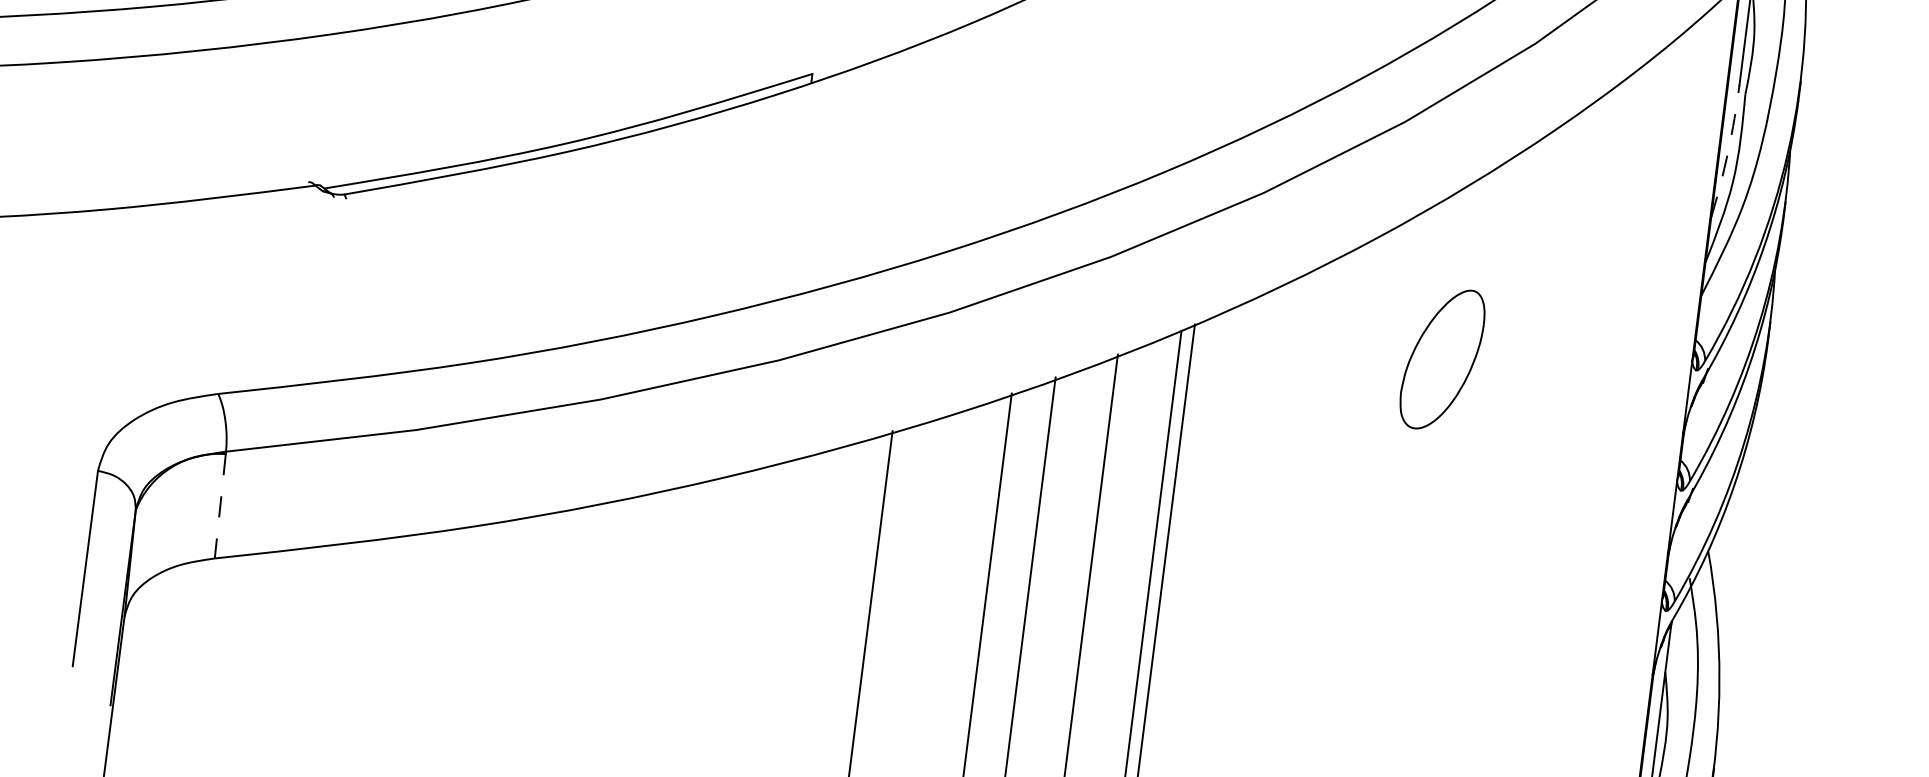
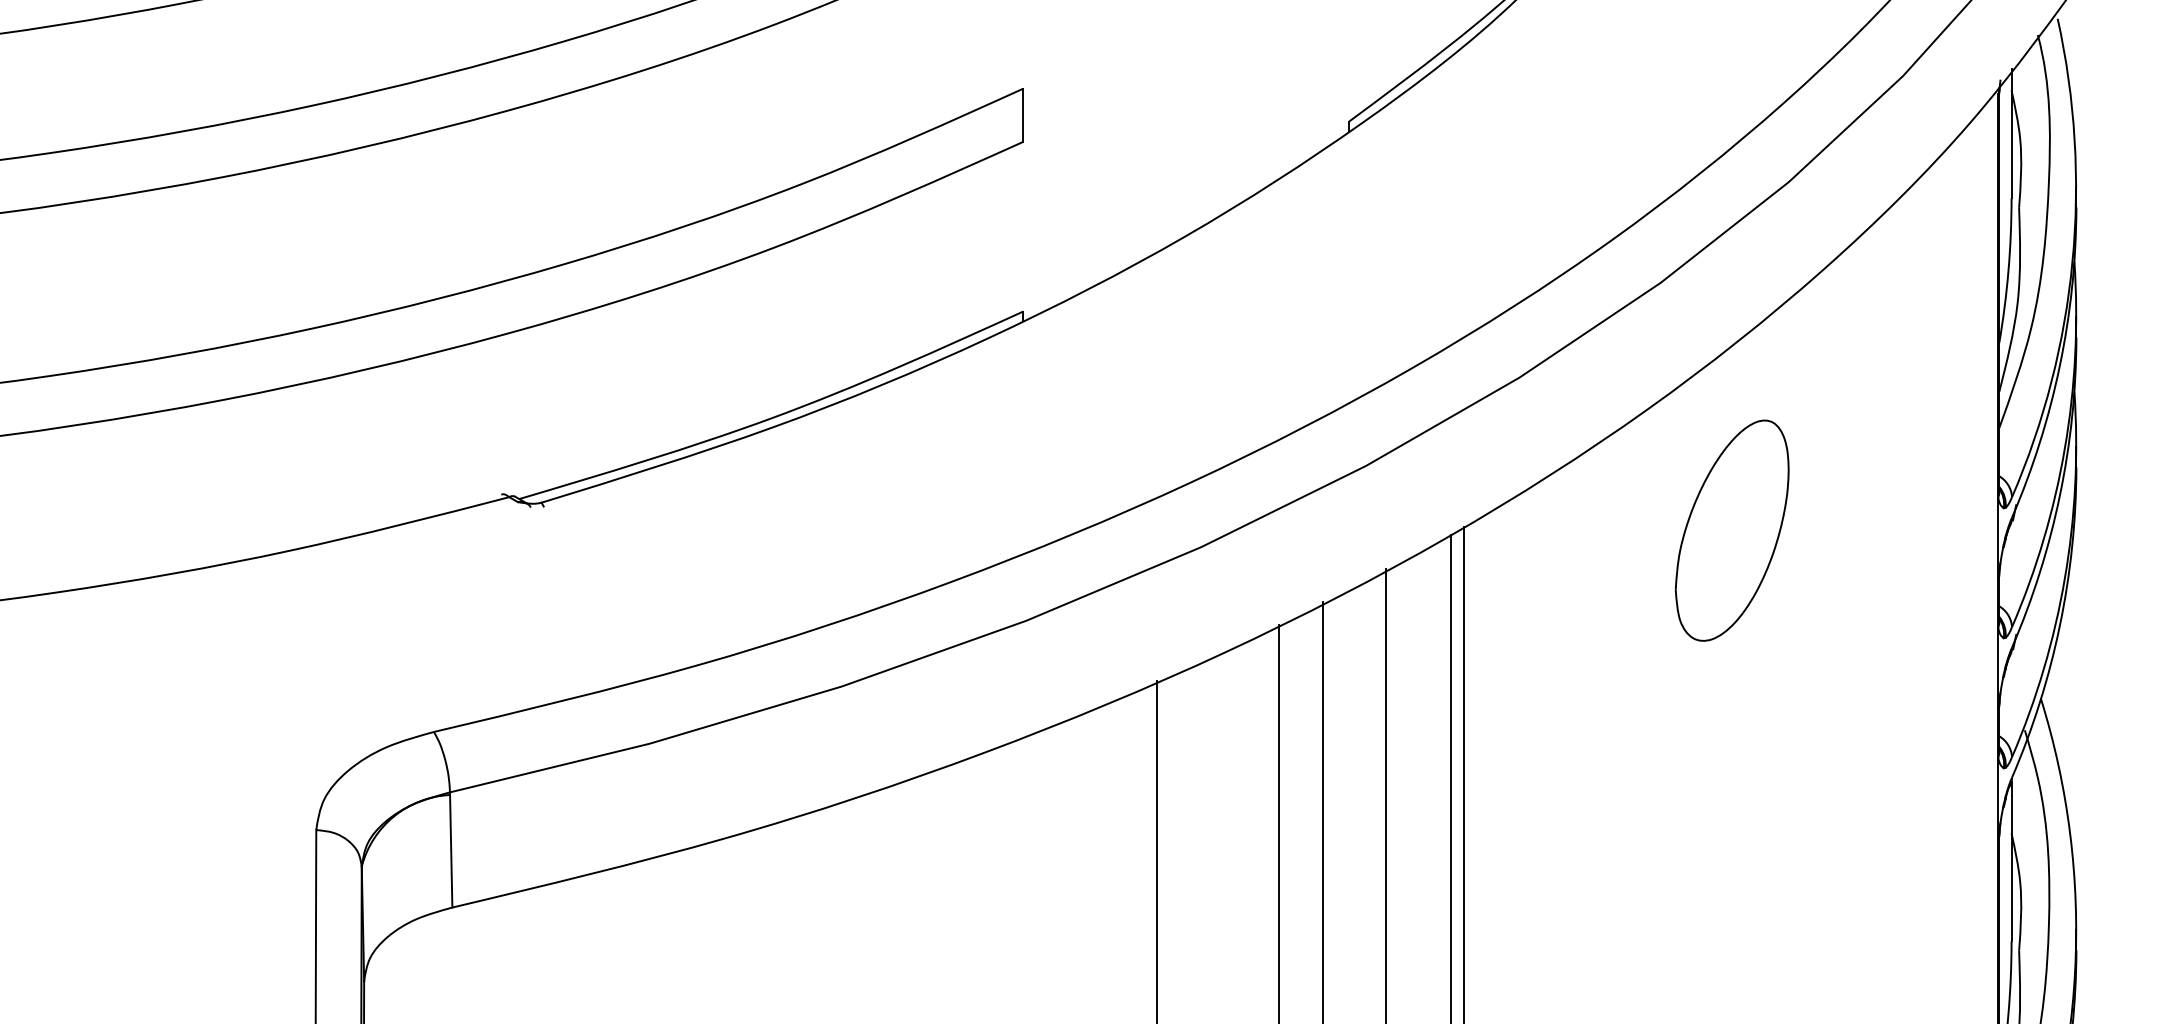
arc: (1728, 152) -> (2008, 271), dashed -> solid
part: (1441, 359) -> (1731, 530), size x1.43
line: (220, 506) -> (451, 851), dashed -> solid

